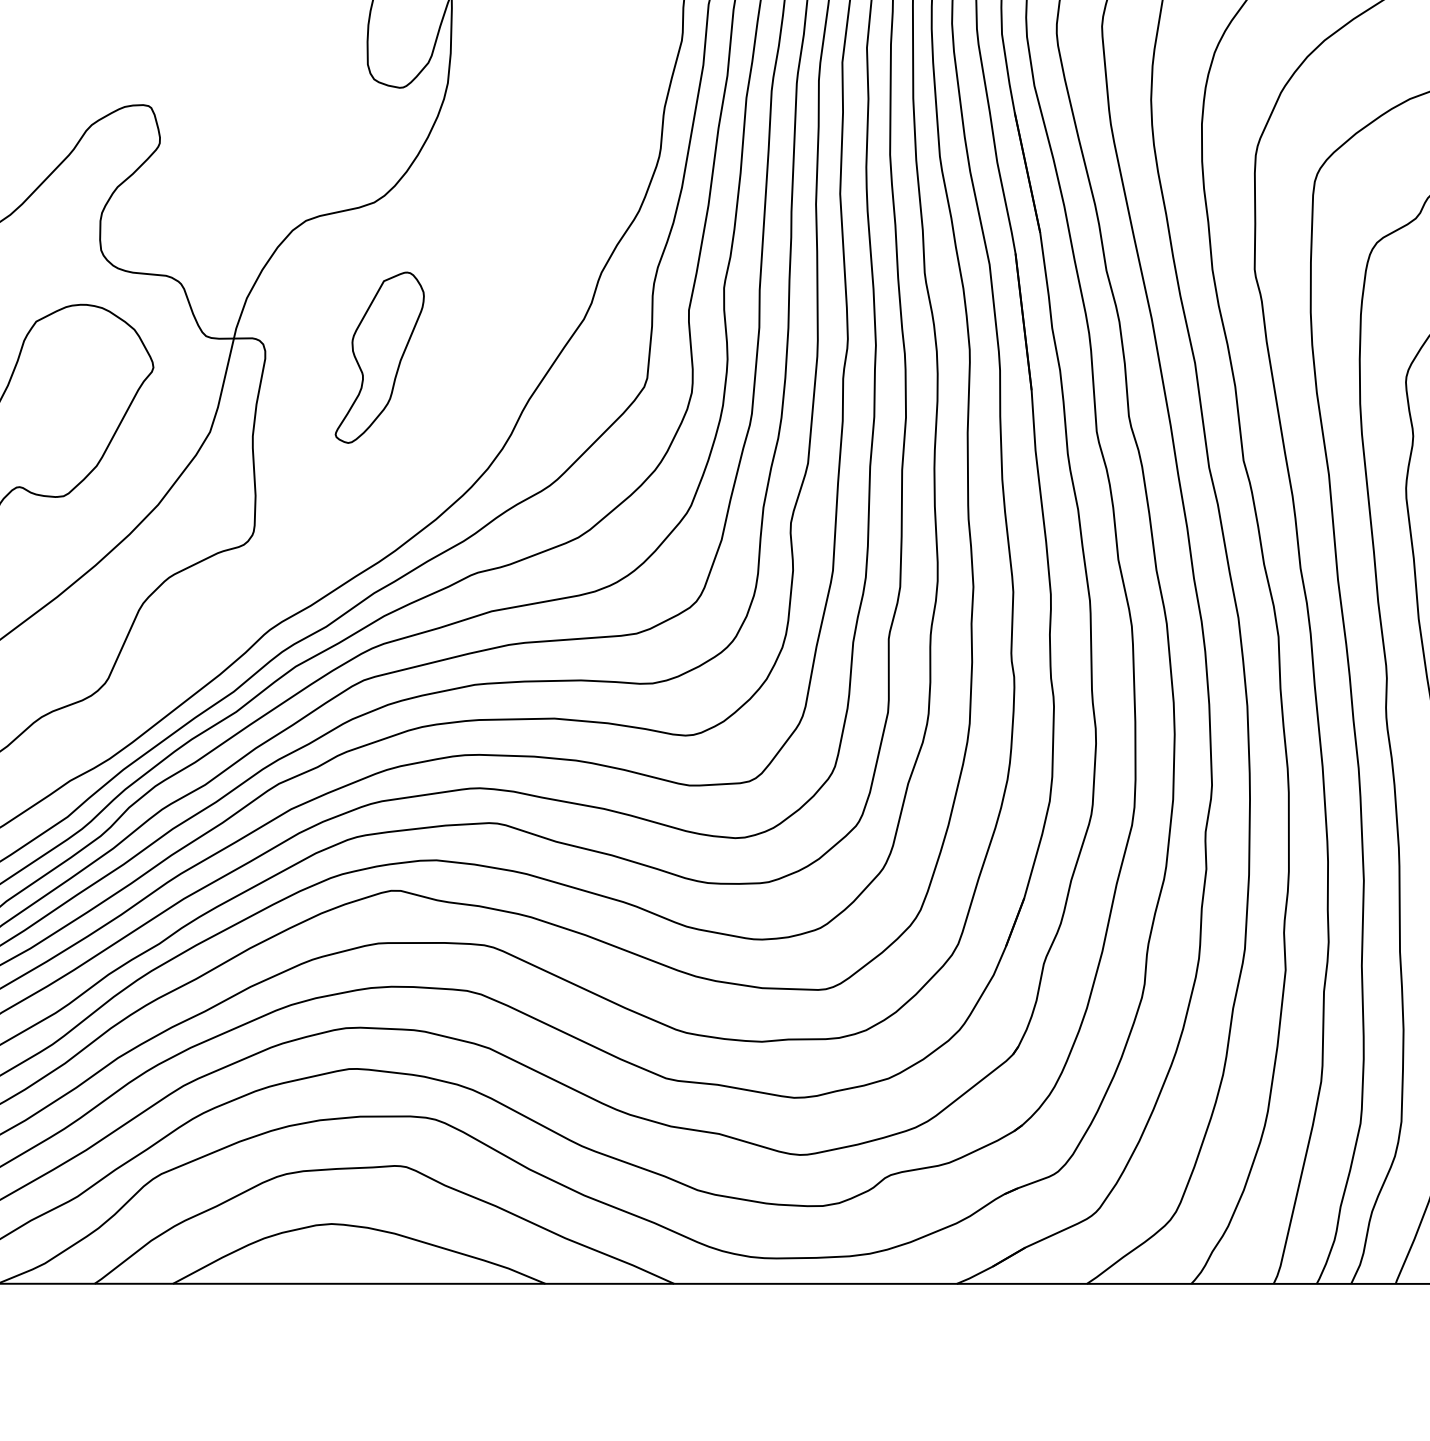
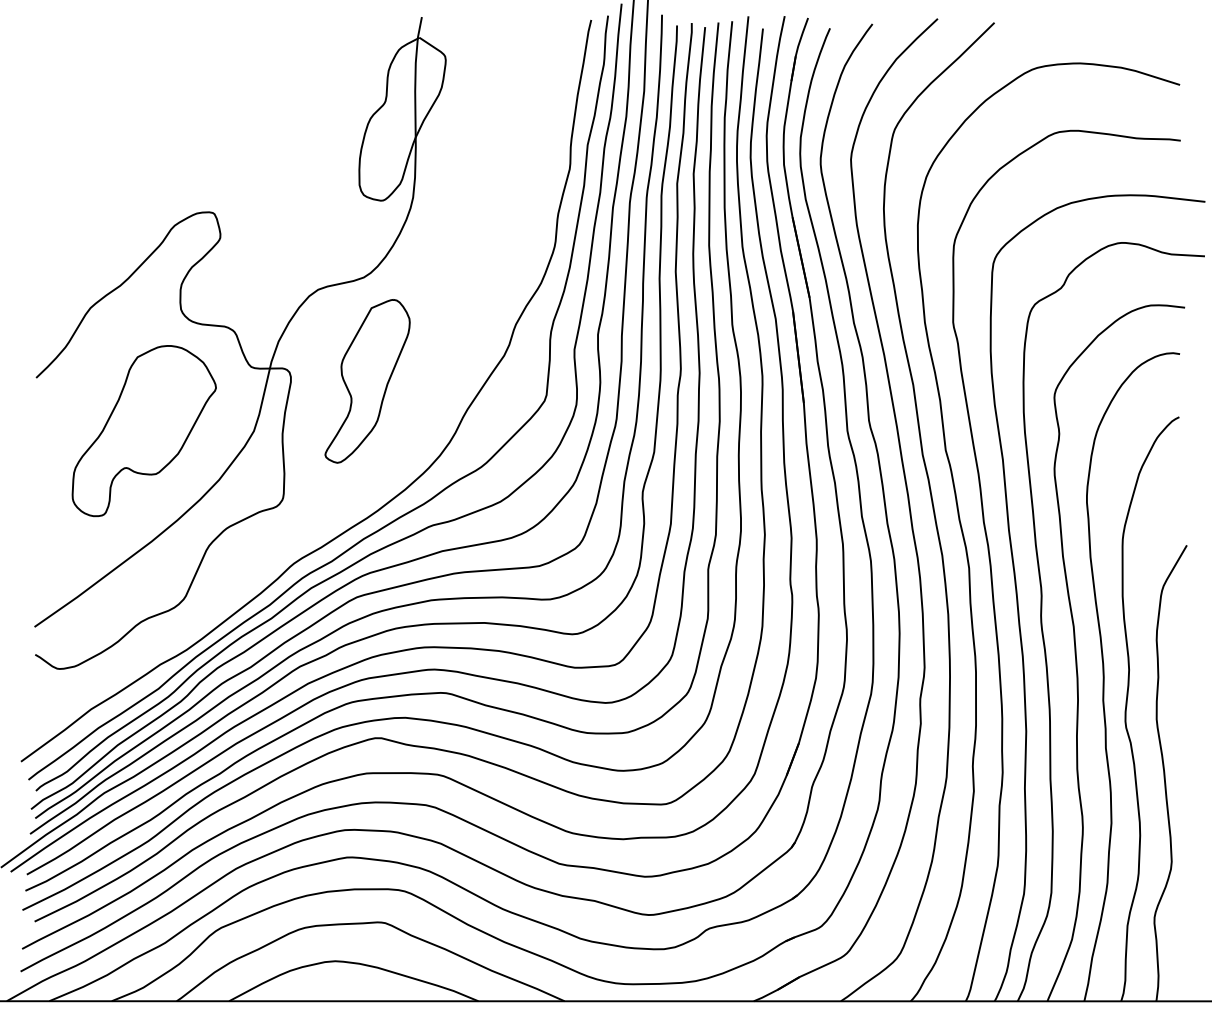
part: (379, 357) -> (367, 381), size x1.43

